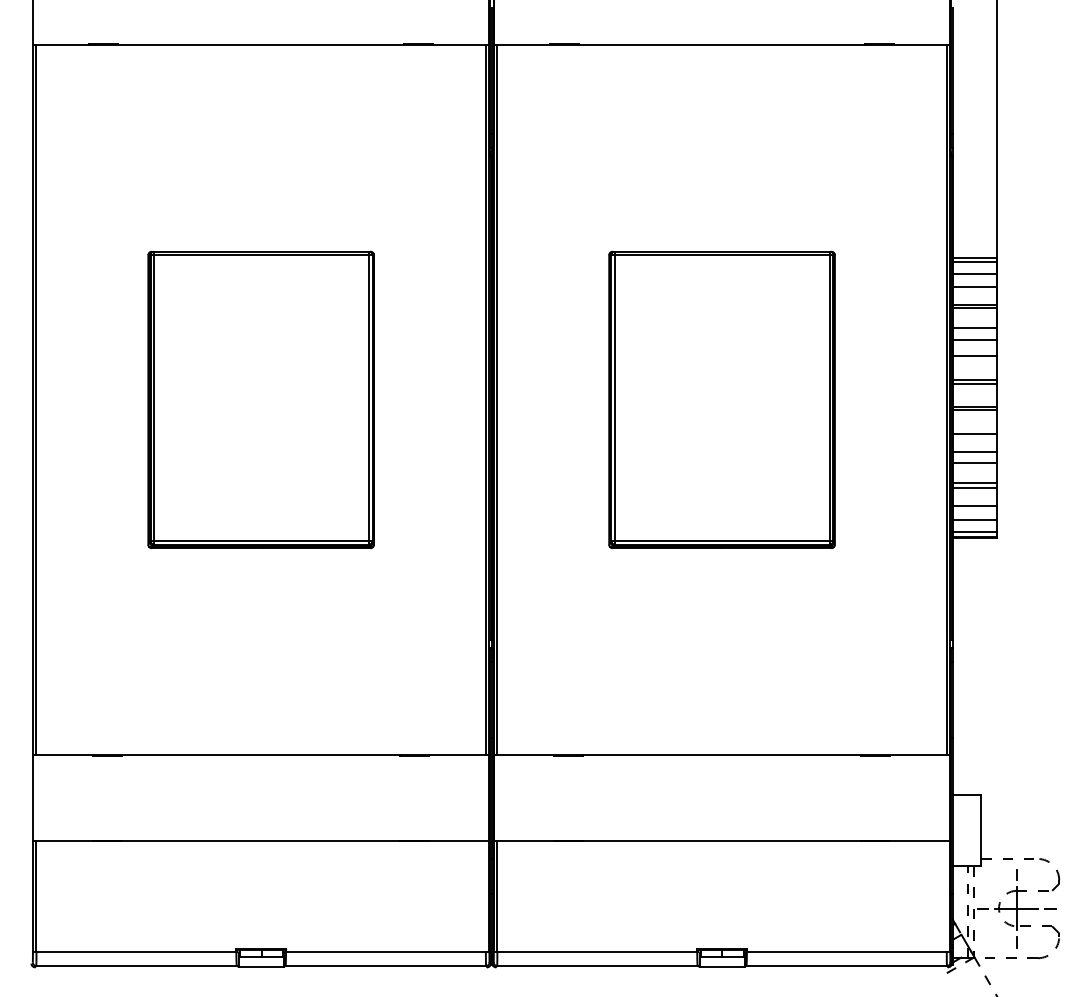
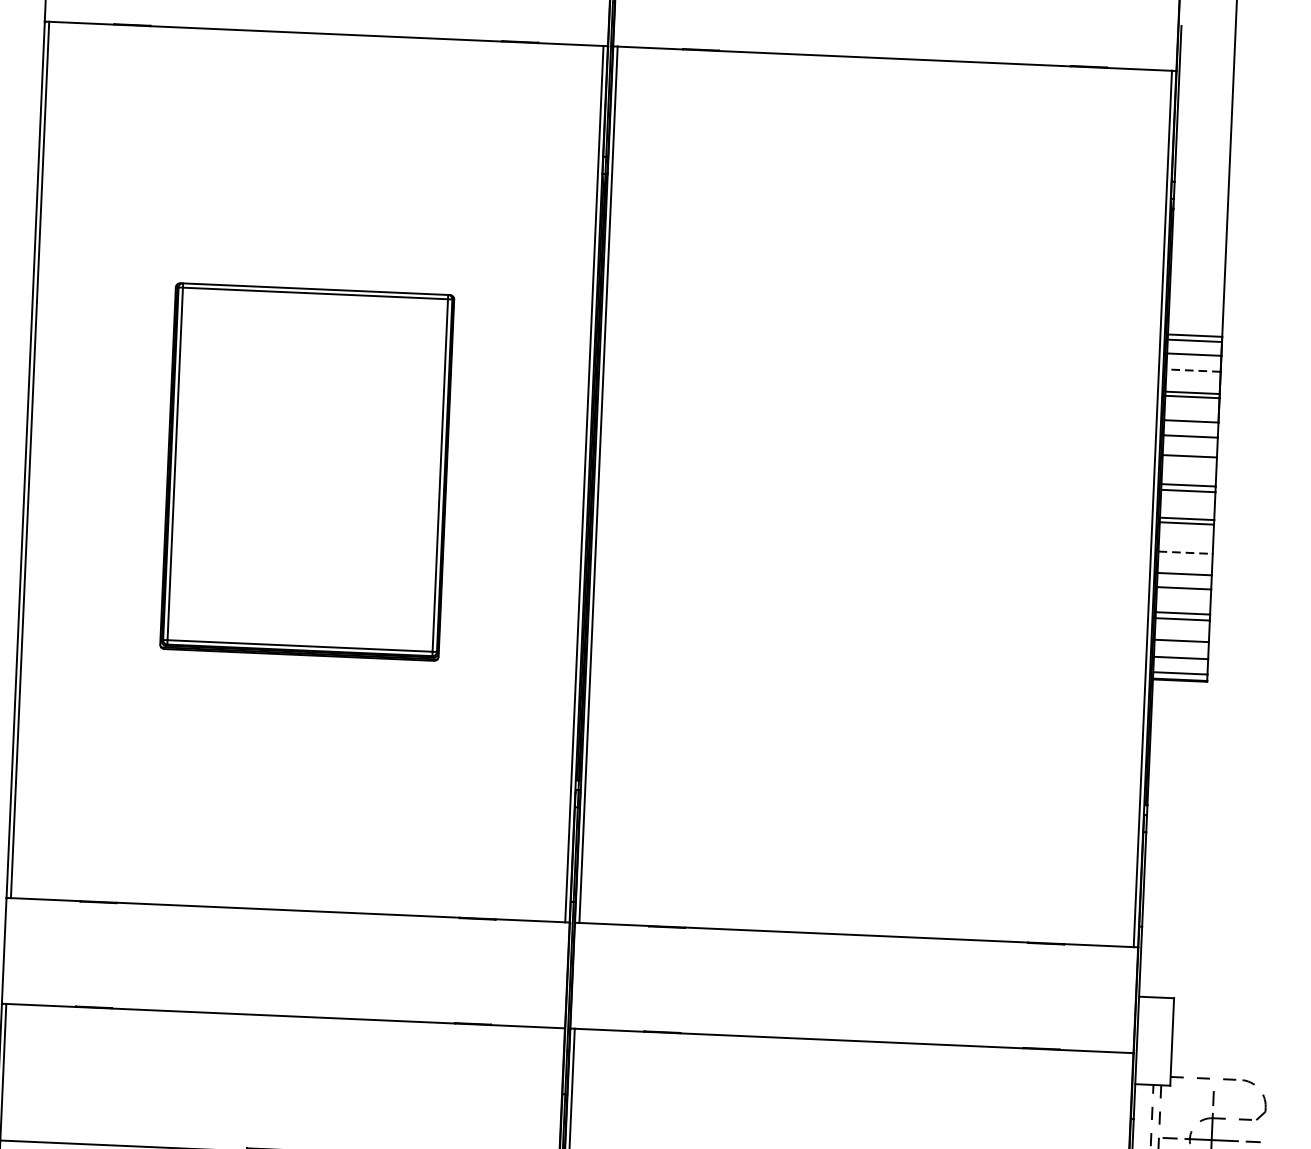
line: (974, 286) -> (1193, 370), solid -> dashed
part: (721, 399) -> (875, 496), removed
line: (974, 434) -> (1185, 553), solid -> dashed

